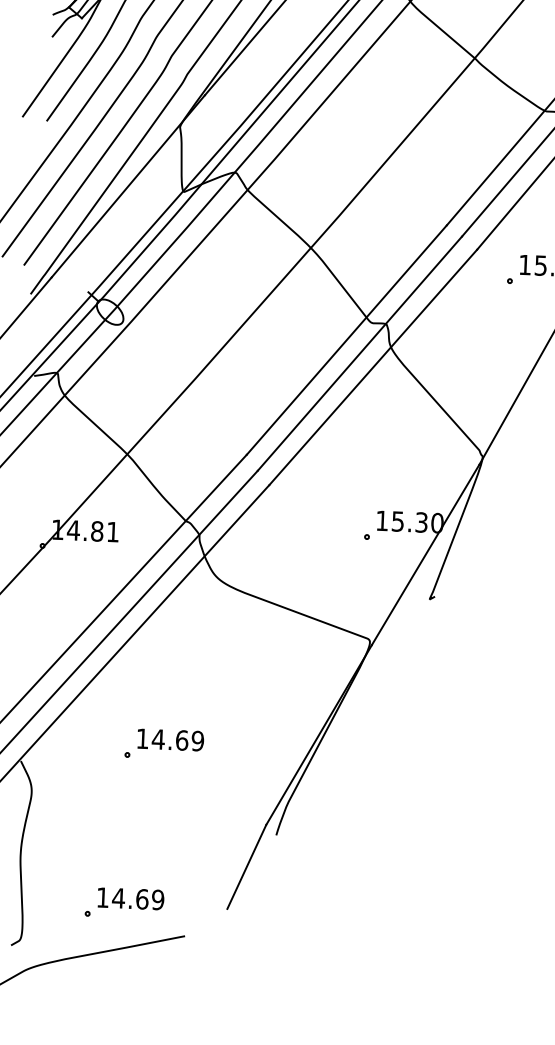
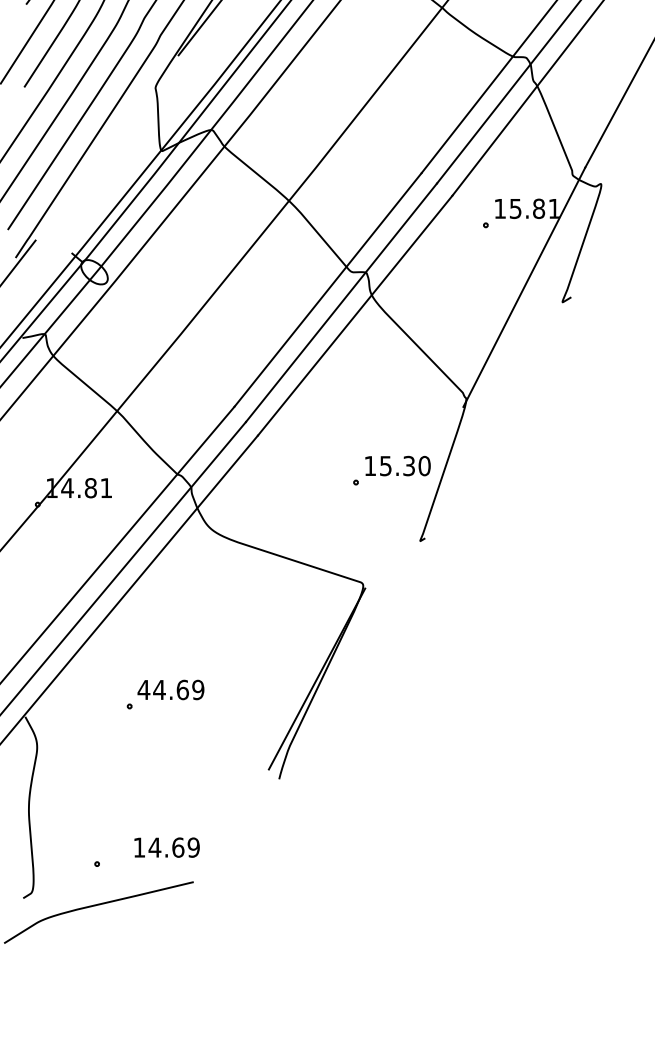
line: (127, 185) -> (106, 147), removed
line: (425, 554) -> (414, 497), removed
text: (142, 738) -> (143, 689), 14.69 -> 44.69
line: (246, 866) -> (251, 811), removed
text: (130, 898) -> (166, 847), moved

